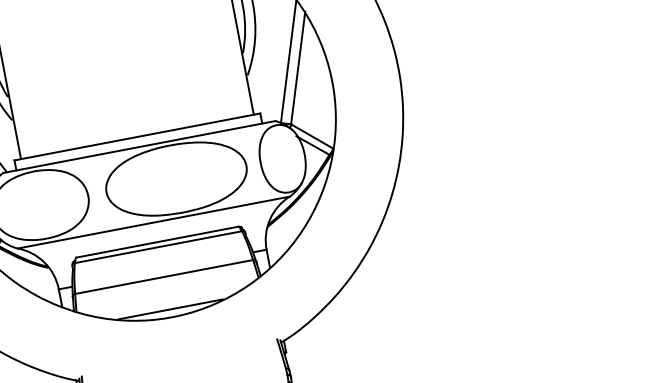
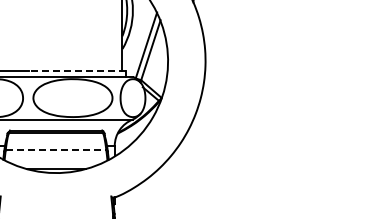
line: (173, 130) -> (76, 71), solid -> dashed
line: (165, 277) -> (56, 150), solid -> dashed

